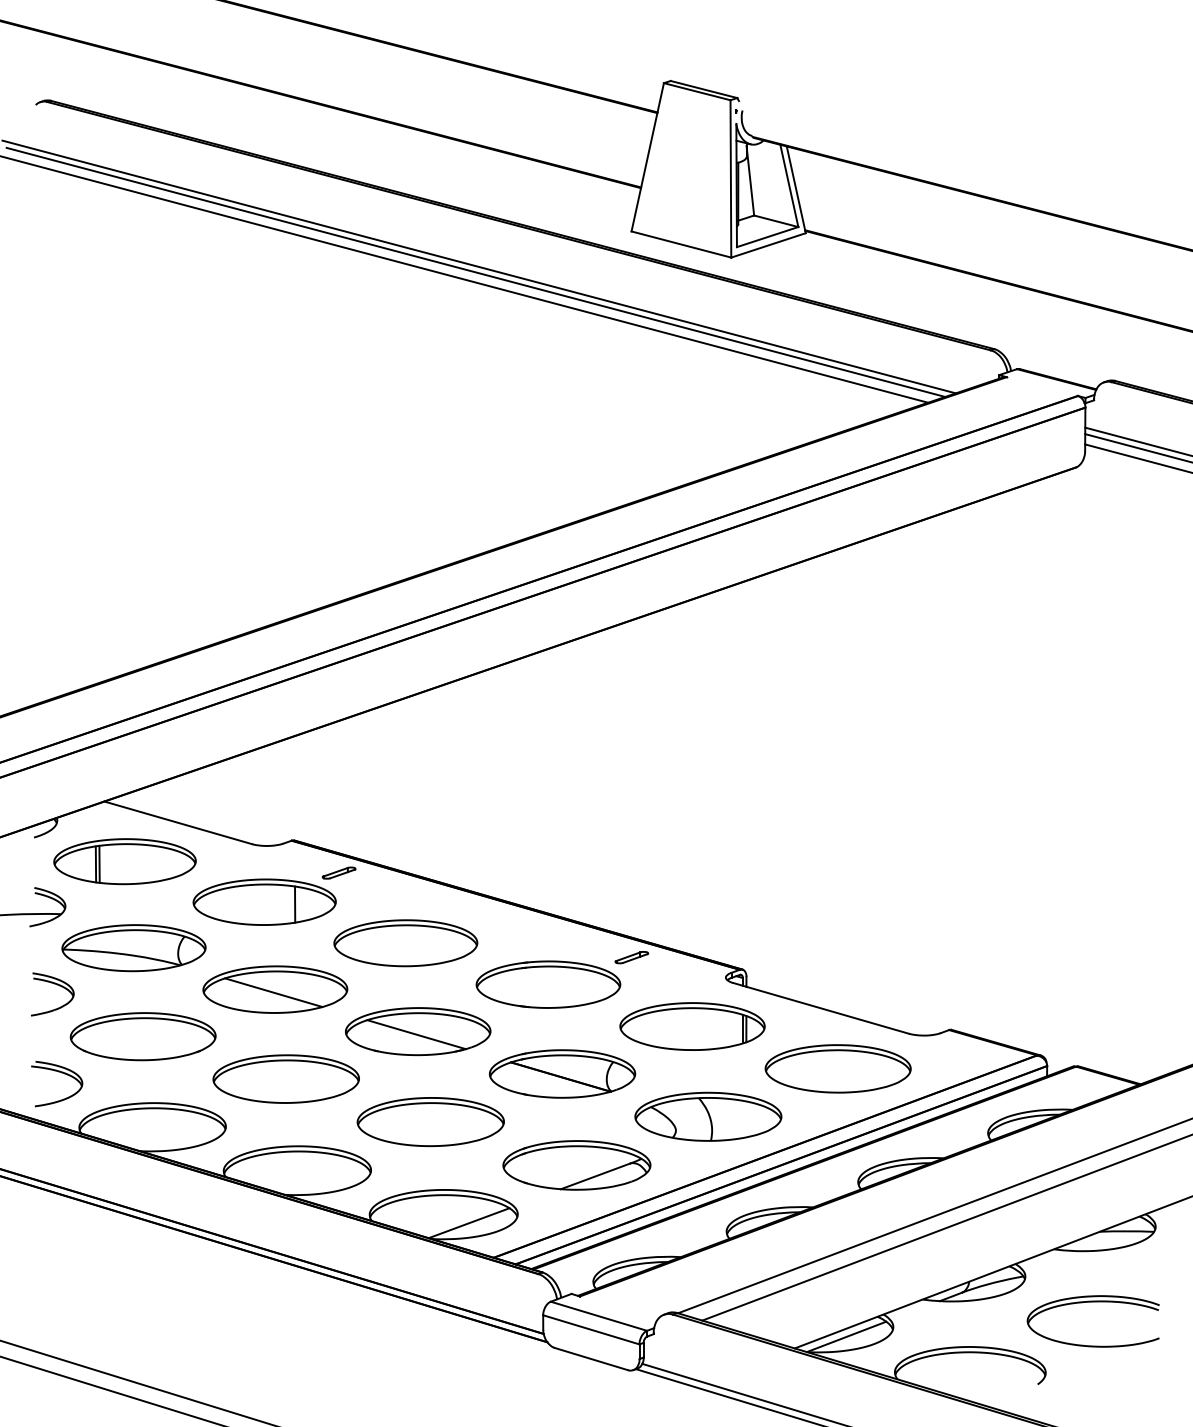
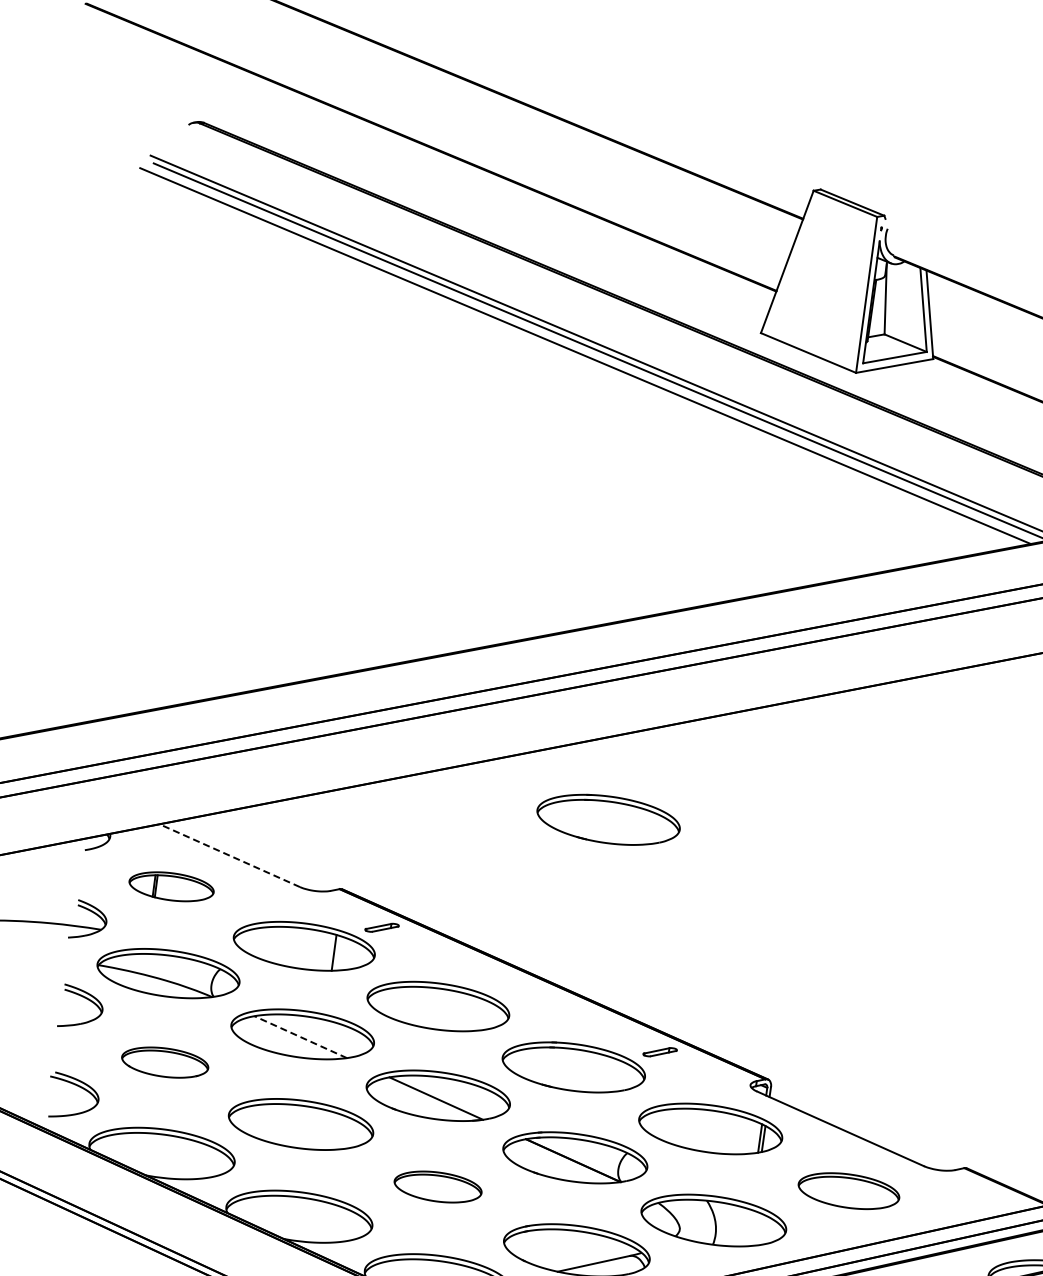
part: (548, 734) -> (608, 819), added
line: (178, 822) -> (230, 855), solid -> dashed
part: (124, 861) -> (171, 886), size x0.6
line: (273, 992) -> (300, 1036), solid -> dashed
part: (142, 1036) -> (164, 1062), size x0.6
part: (837, 1068) -> (848, 1190), size x0.7
part: (430, 1121) -> (437, 1186), size x0.6

